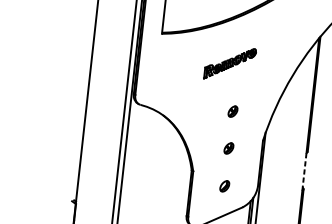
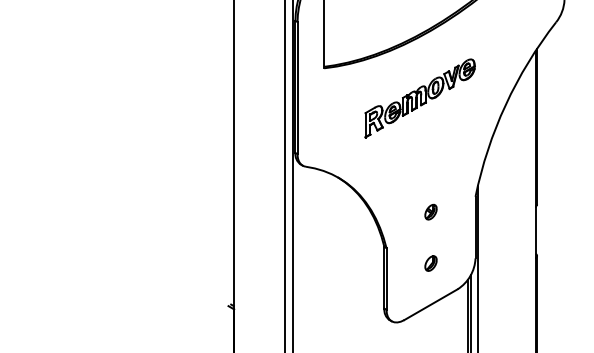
part: (229, 63) -> (419, 98), size x1.67
part: (232, 111) -> (430, 161), removed
line: (304, 171) -> (535, 232), dashed -> solid

